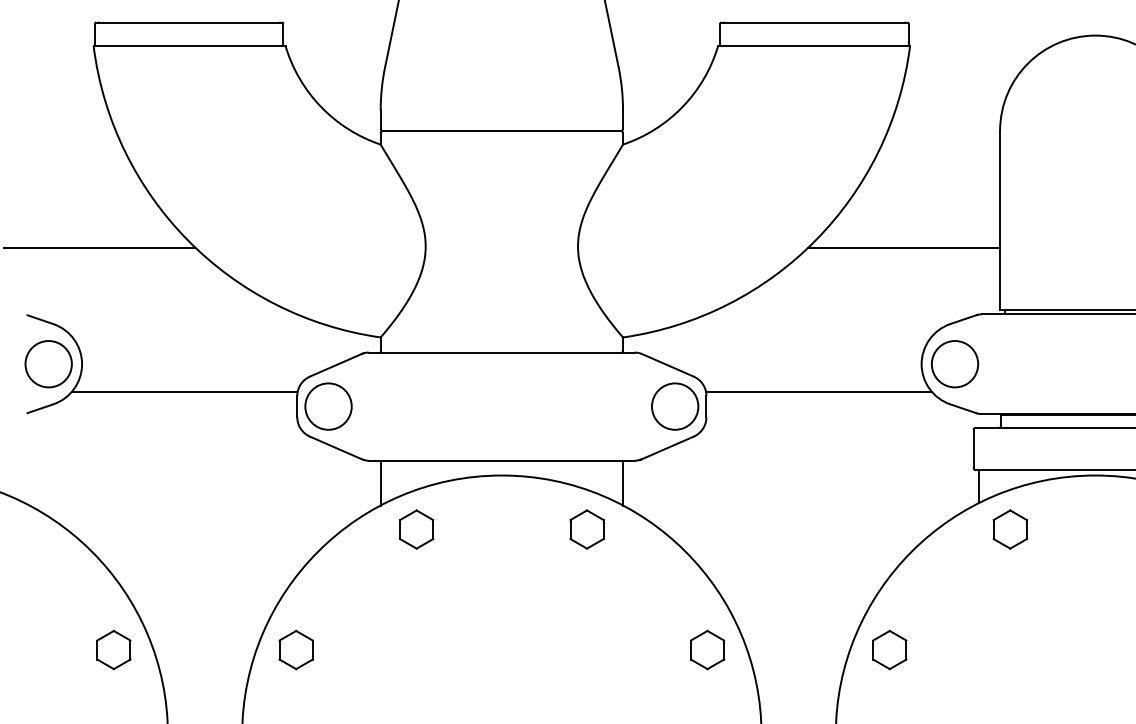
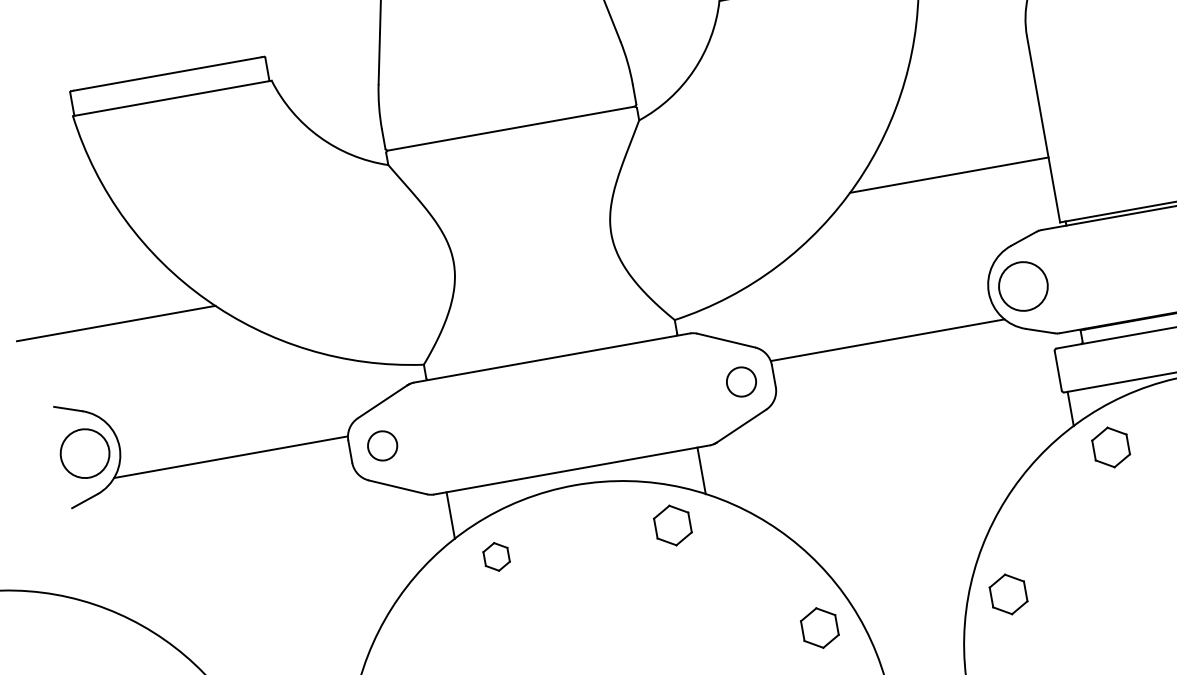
circle: (328, 406) -> (382, 445), size x0.6
circle: (674, 406) -> (740, 382), size x0.6
part: (416, 529) -> (496, 556), size x0.7

